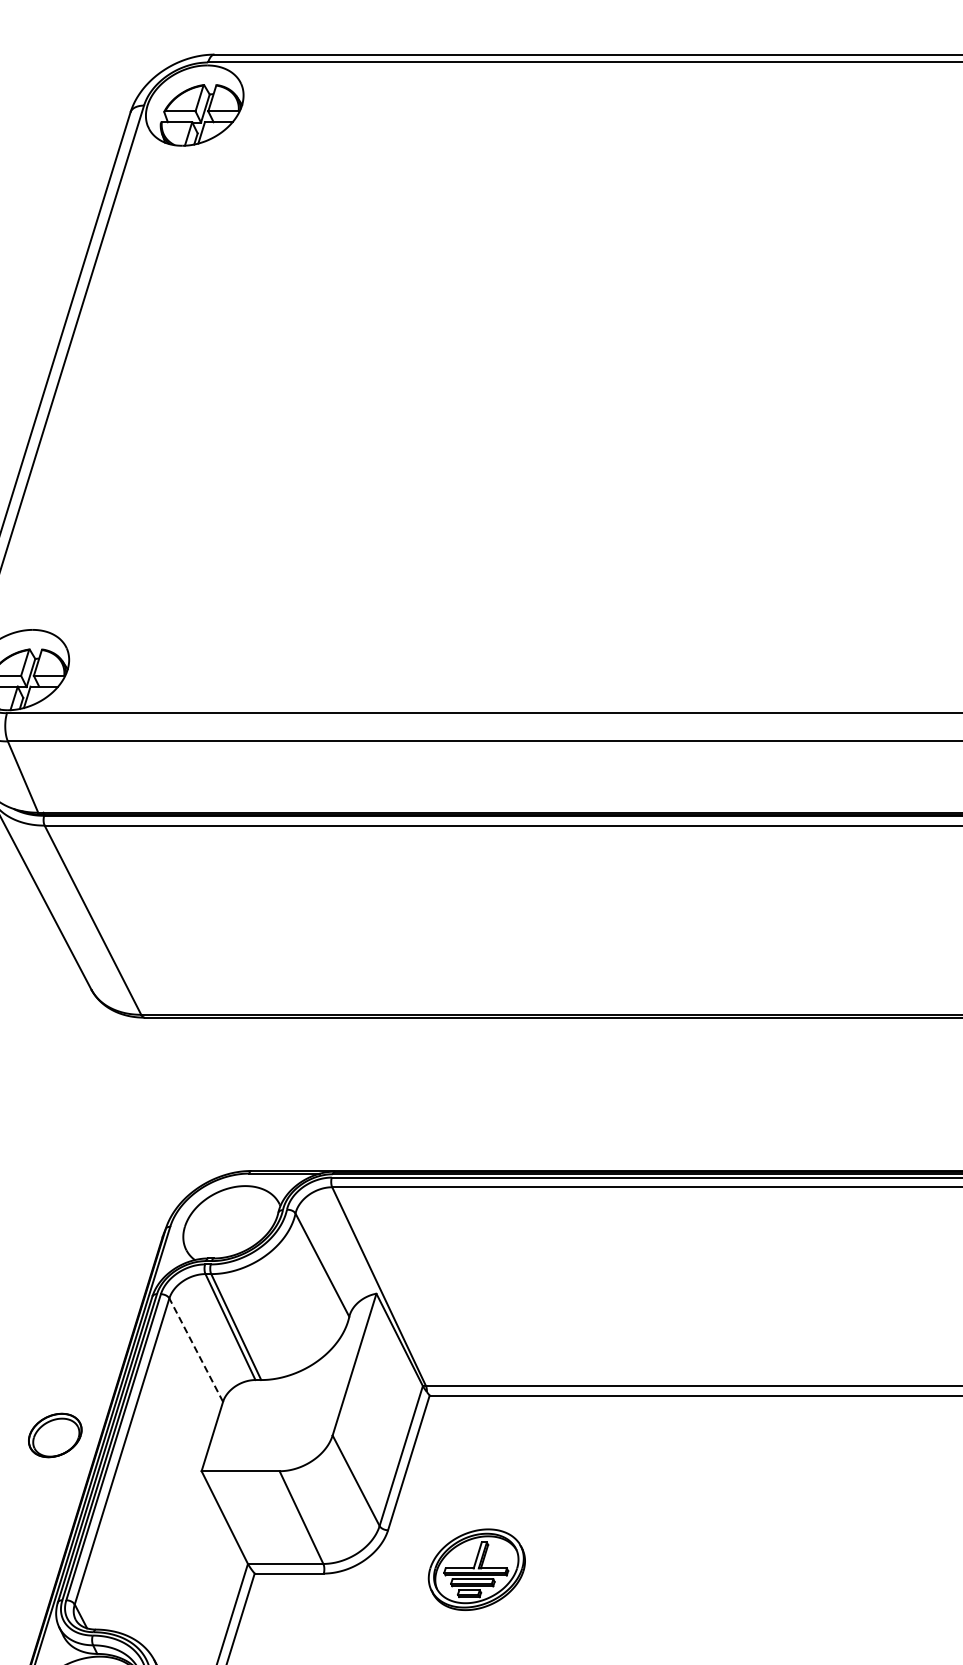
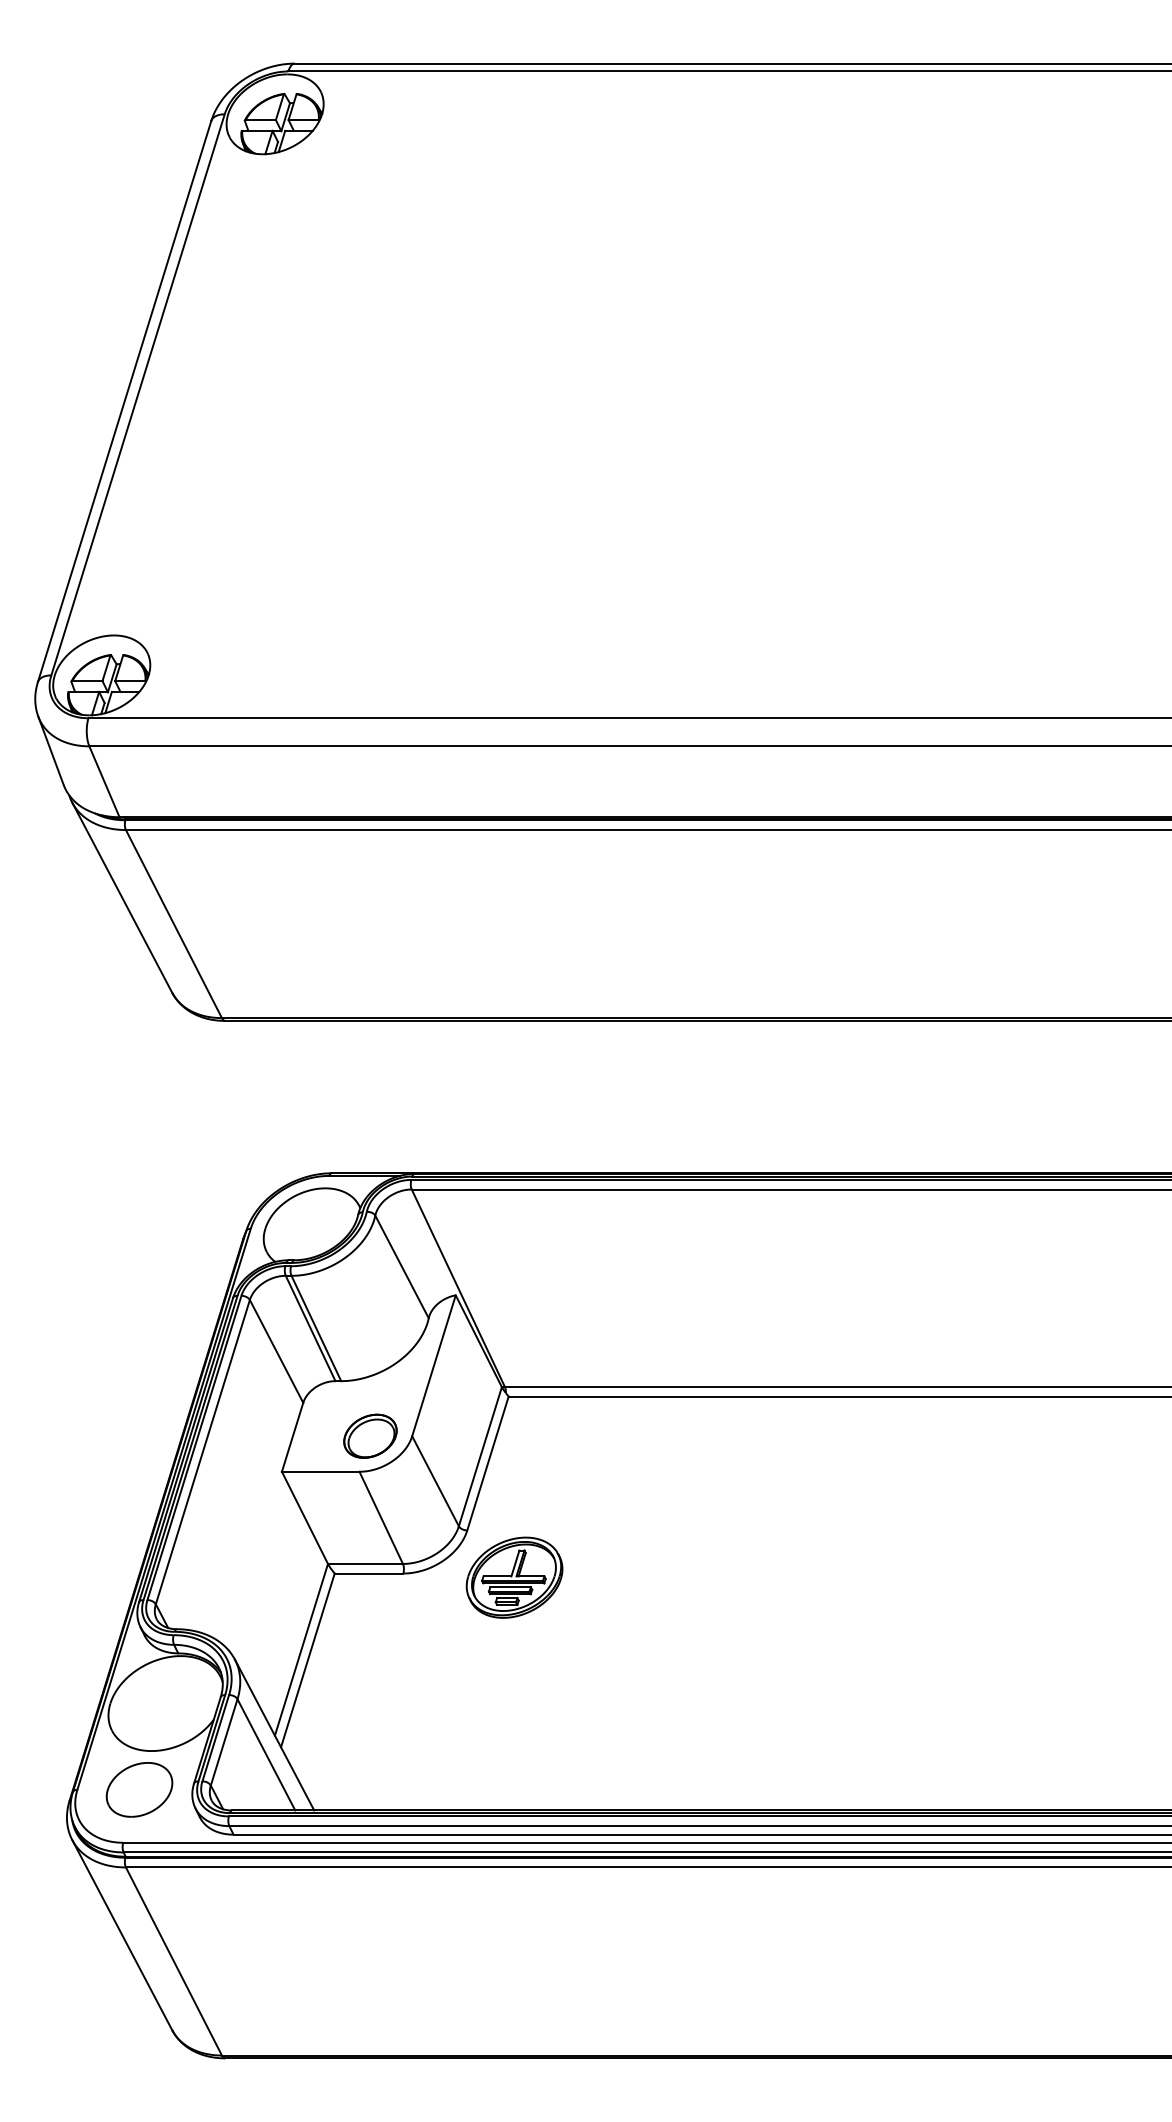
line: (196, 1350) -> (276, 1351), dashed -> solid
part: (55, 1434) -> (370, 1435), moved
part: (476, 1569) -> (514, 1577), moved

